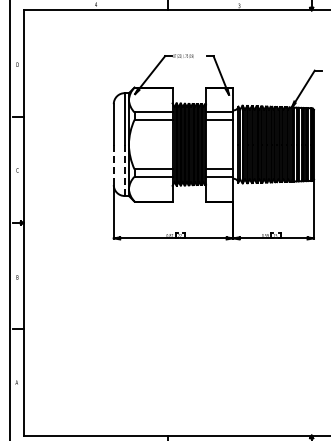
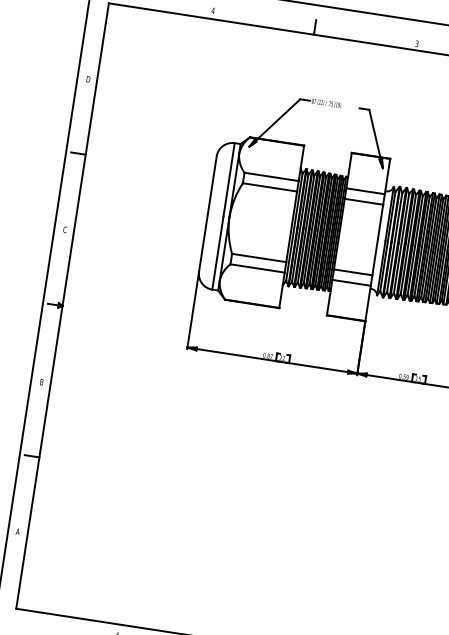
line: (113, 164) -> (203, 242), dashed -> solid
line: (124, 170) -> (217, 253), dashed -> solid

